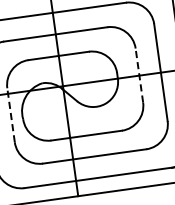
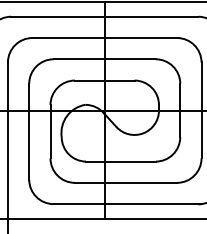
line: (139, 75) -> (180, 110), dashed -> solid
line: (11, 115) -> (50, 131), dashed -> solid

